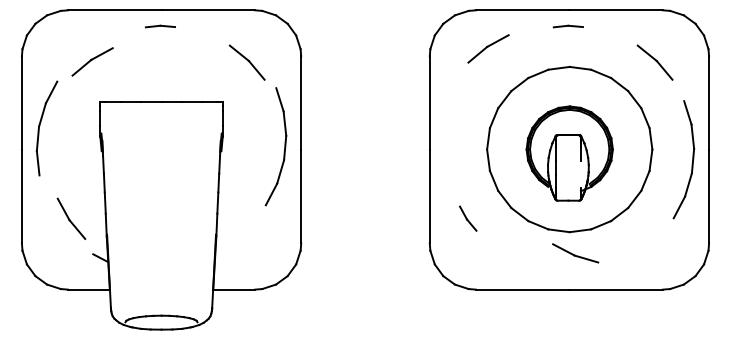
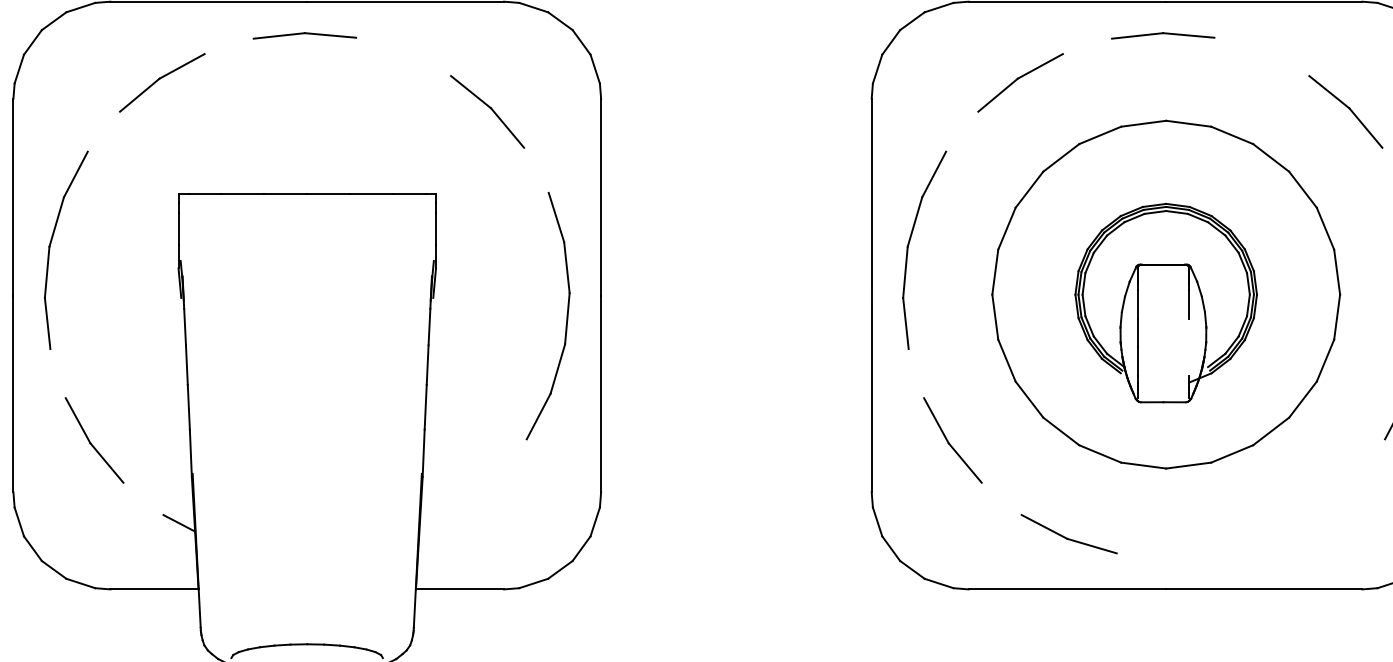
part: (160, 26) -> (305, 35), size x1.67
part: (568, 26) -> (1163, 35), size x1.67
part: (488, 48) -> (1020, 82), moved
part: (92, 61) -> (161, 82), moved
part: (448, 125) -> (911, 244), added
part: (284, 146) -> (565, 315), moved
part: (71, 218) -> (94, 439), moved
part: (467, 218) -> (951, 439), size x1.67
part: (575, 253) -> (1068, 534), moved

